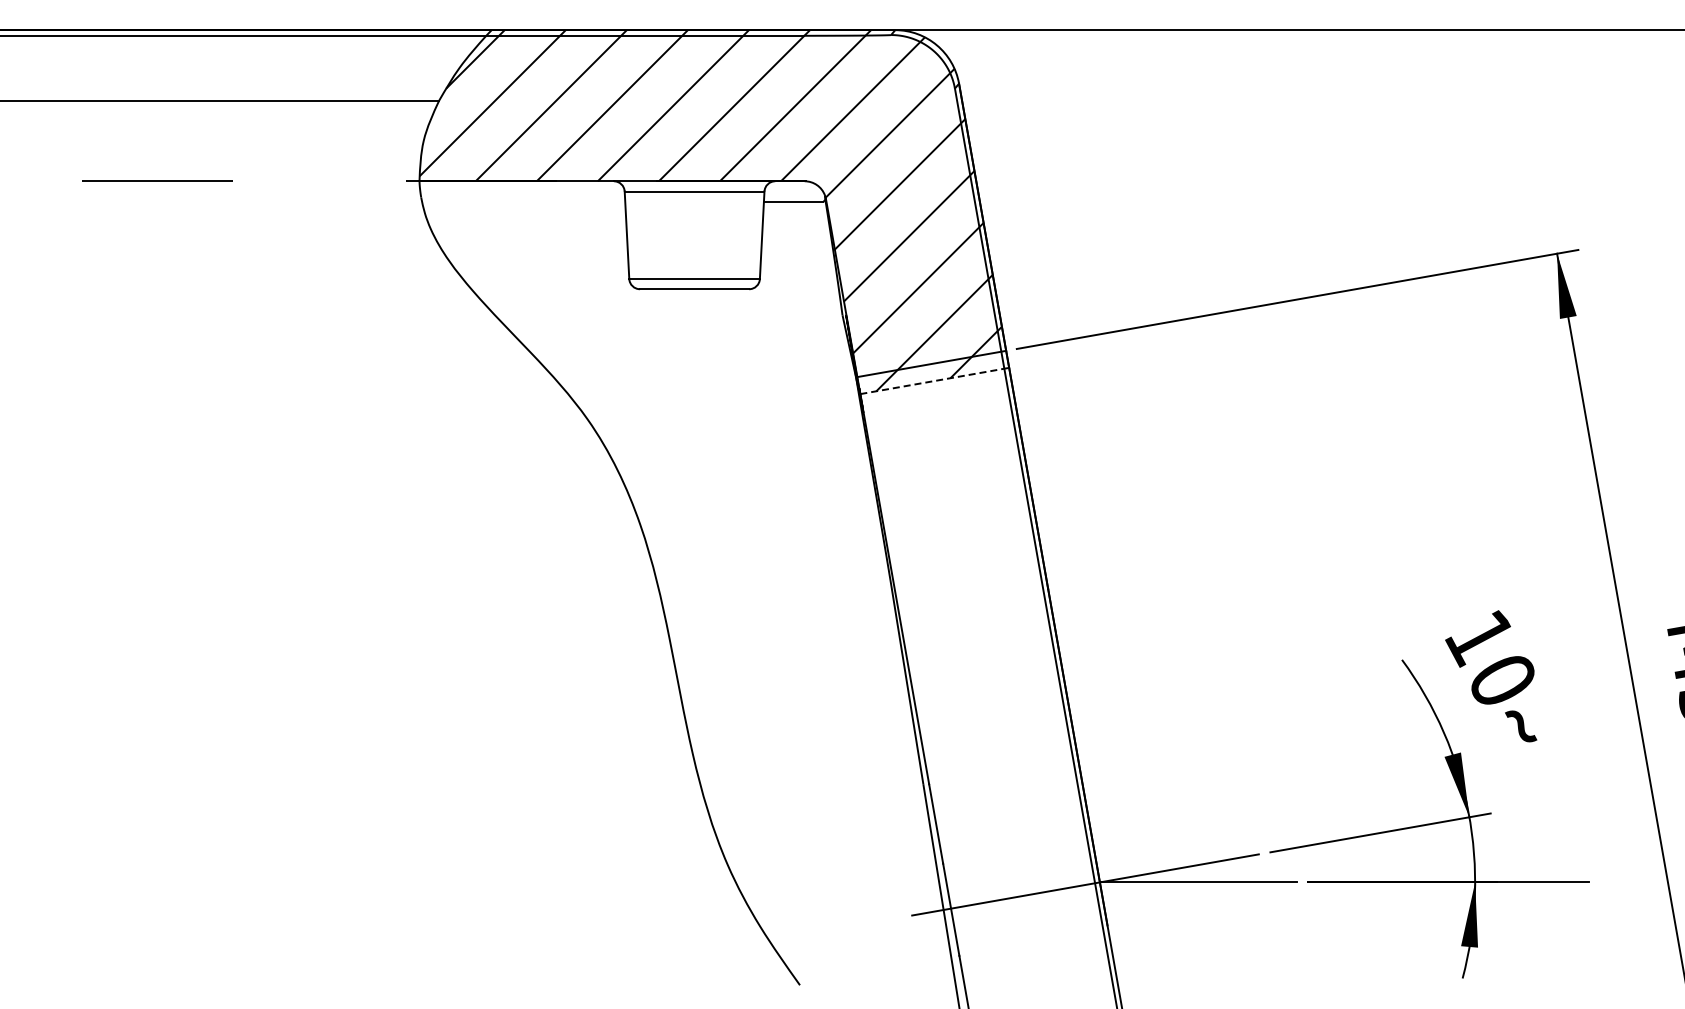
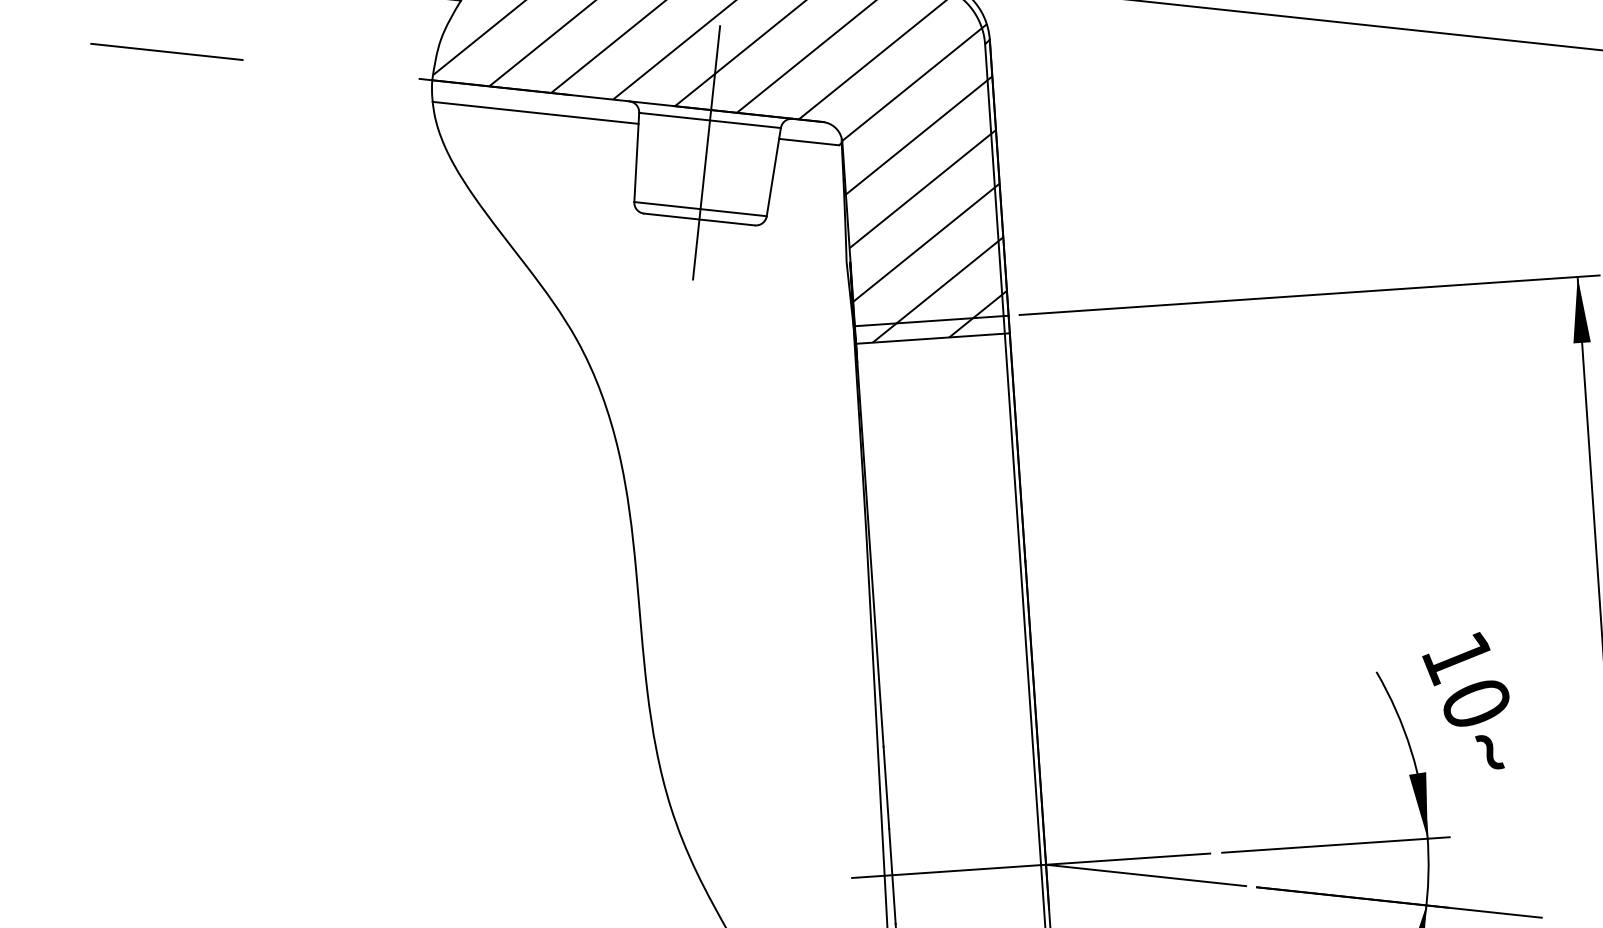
line: (523, 202) -> (535, 113), added
line: (694, 223) -> (706, 152), added
line: (934, 380) -> (932, 338), dashed -> solid

